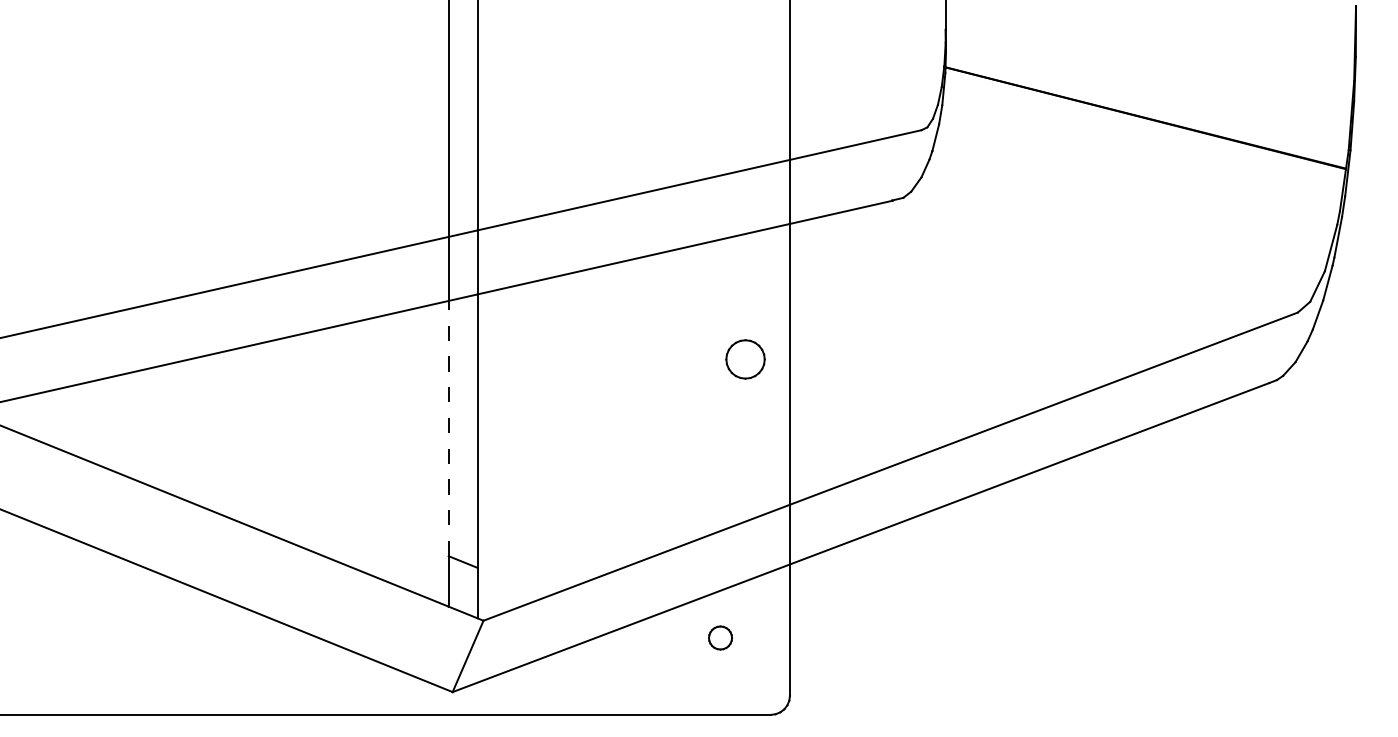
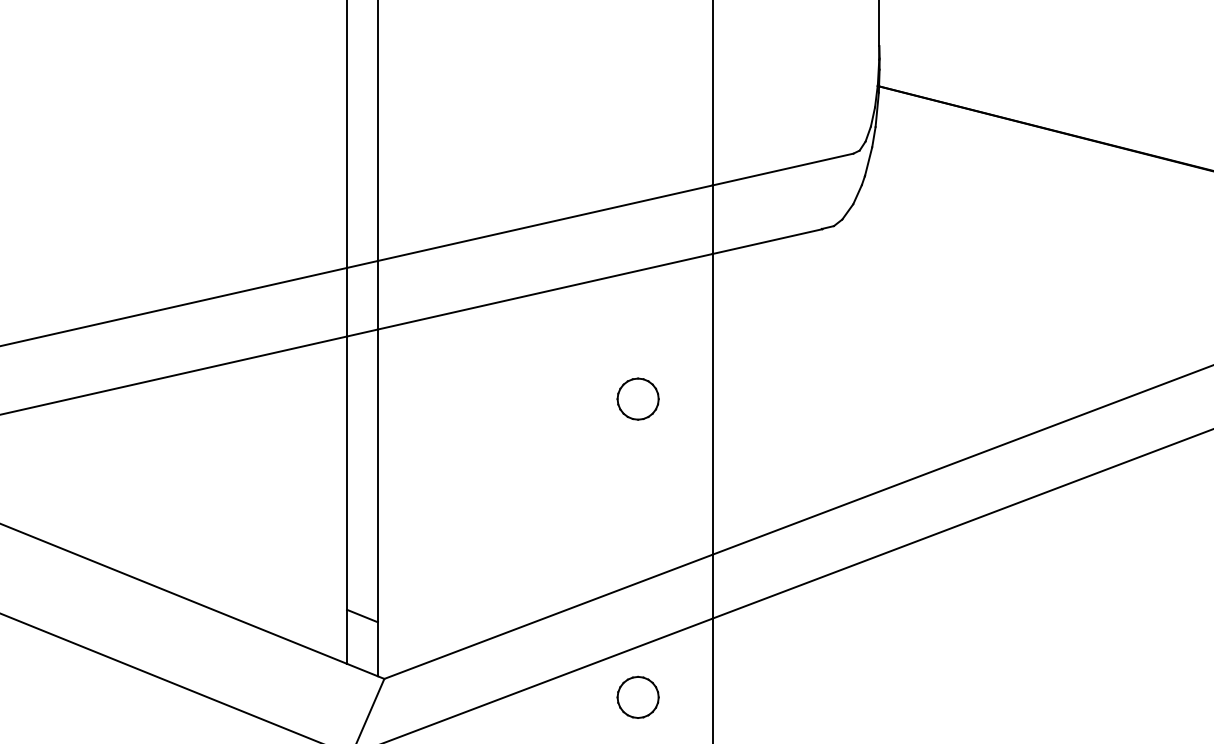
part: (745, 359) -> (638, 399), moved
line: (448, 428) -> (346, 473), dashed -> solid
part: (720, 637) -> (638, 696), size x1.67

